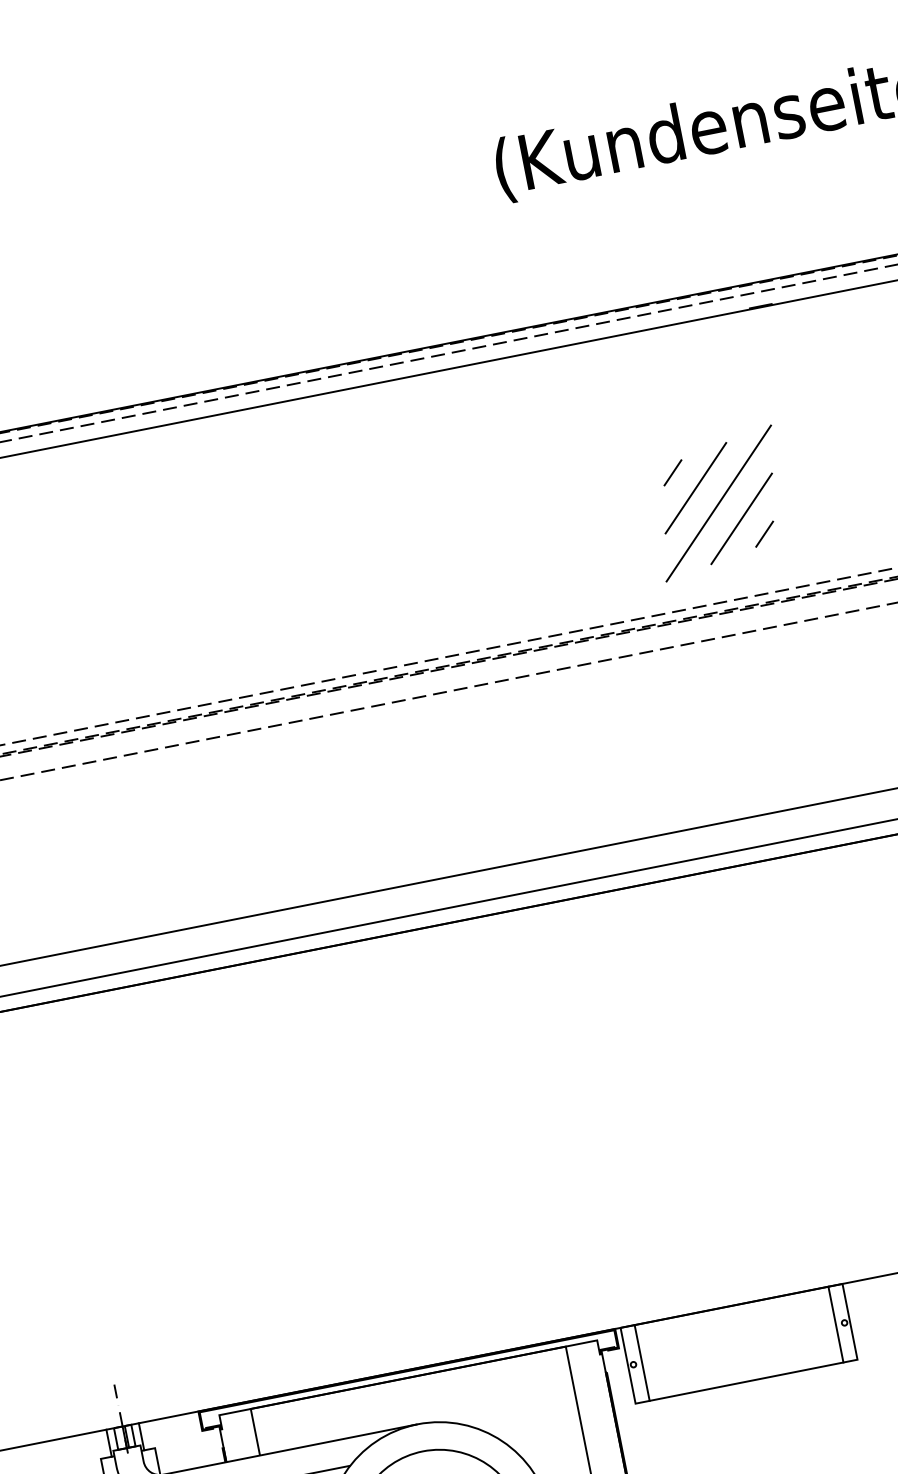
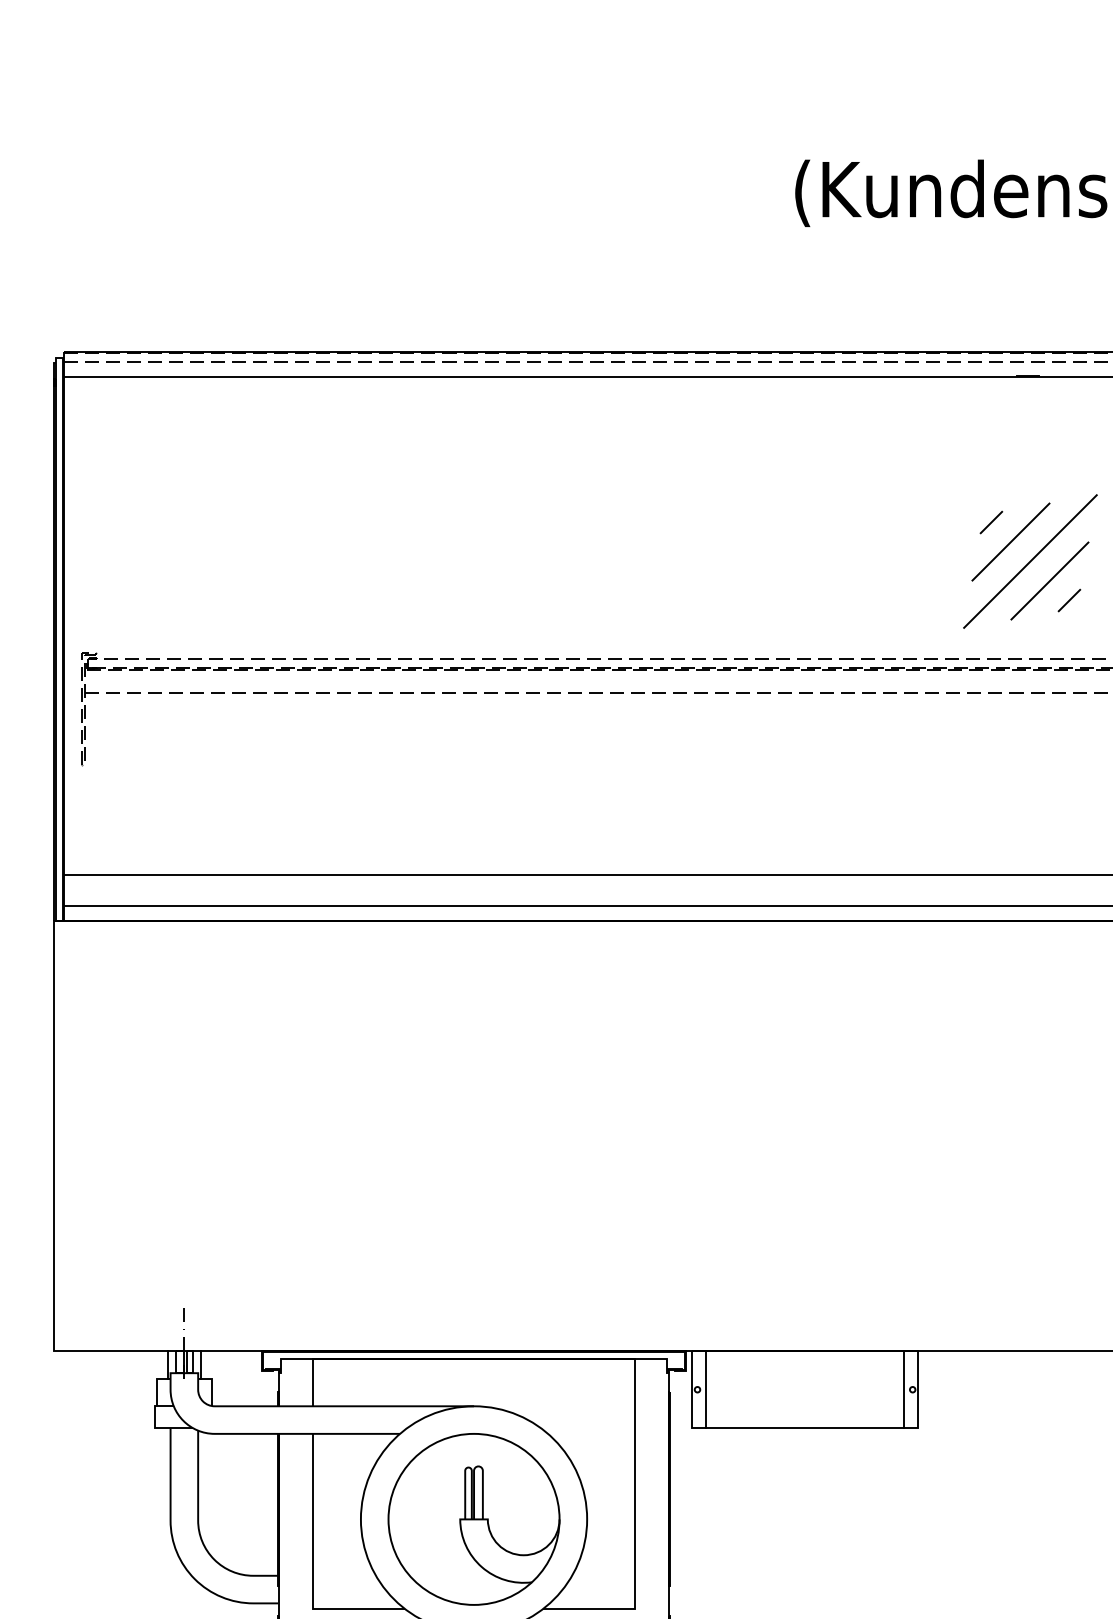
part: (718, 503) -> (1030, 561), moved

